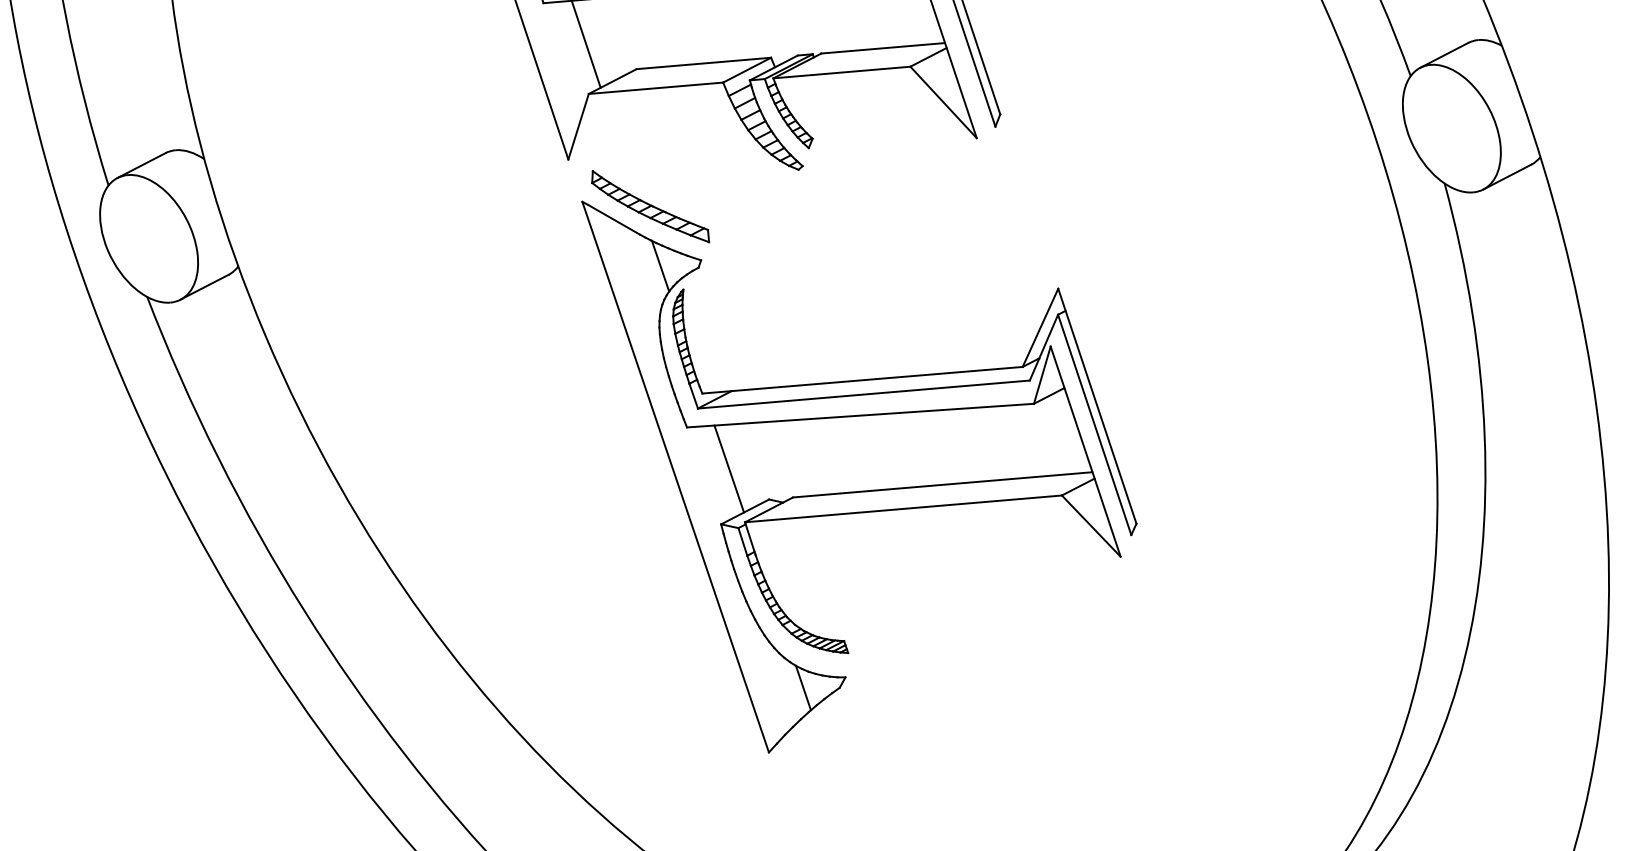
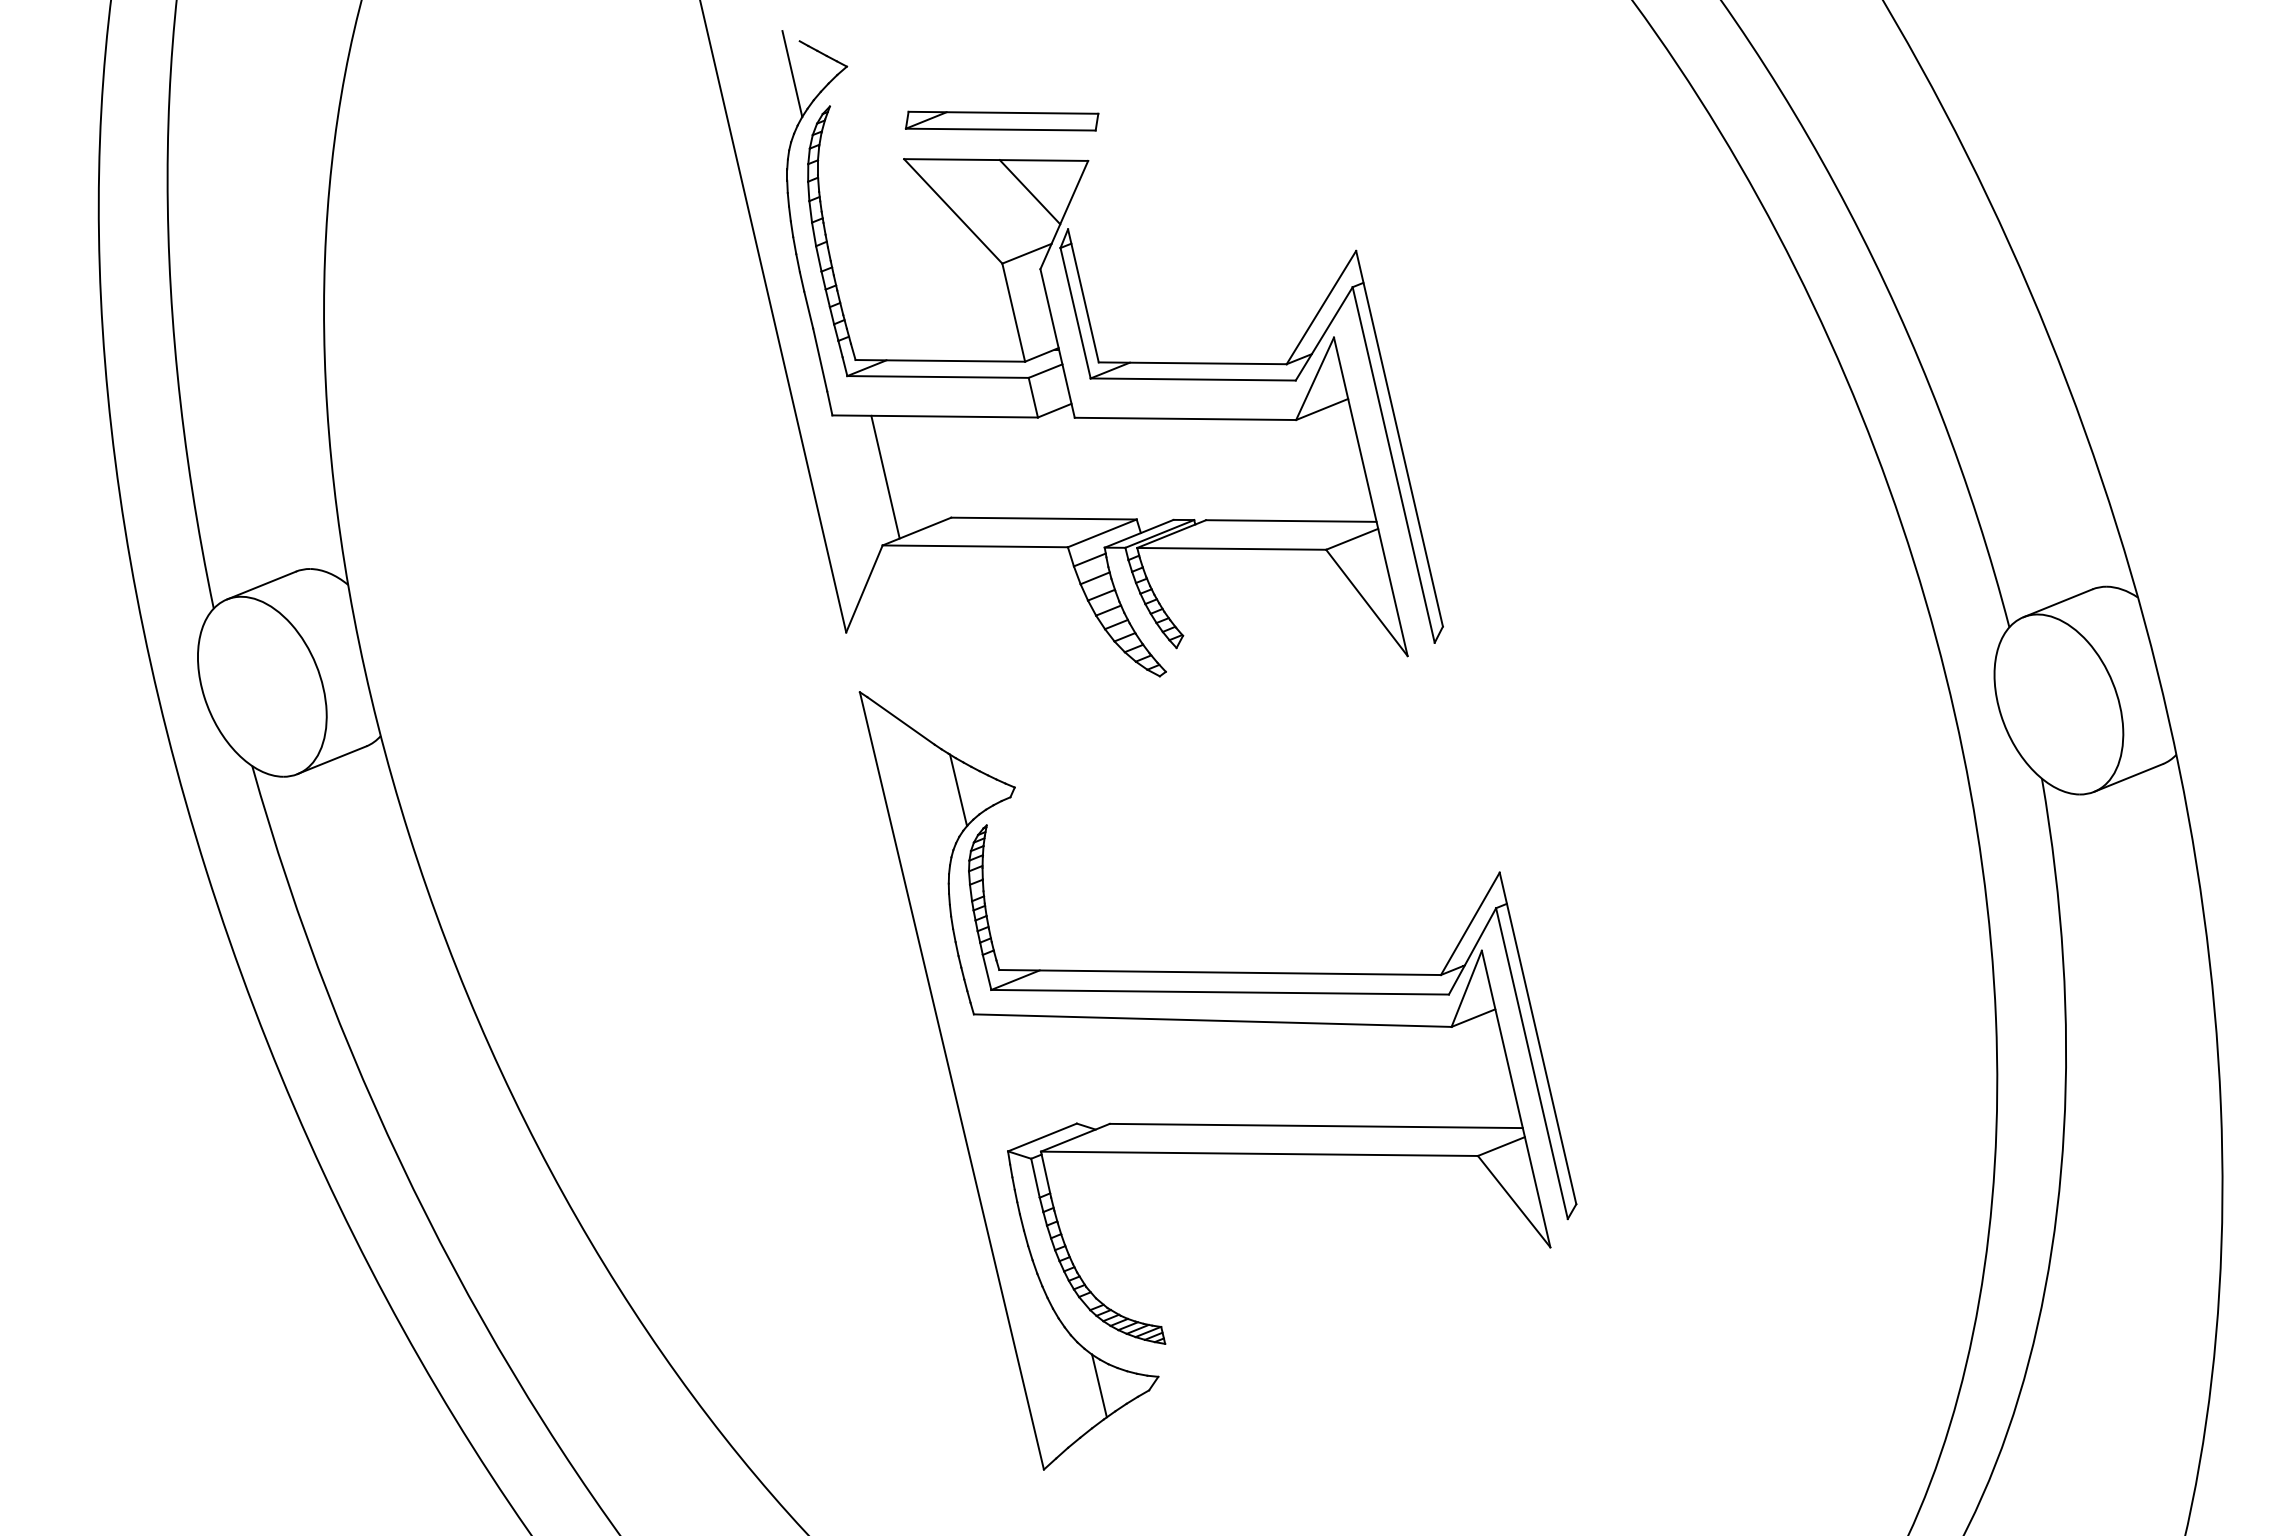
part: (649, 206) -> (951, 707), removed
line: (728, 468) -> (1025, 1076), removed

